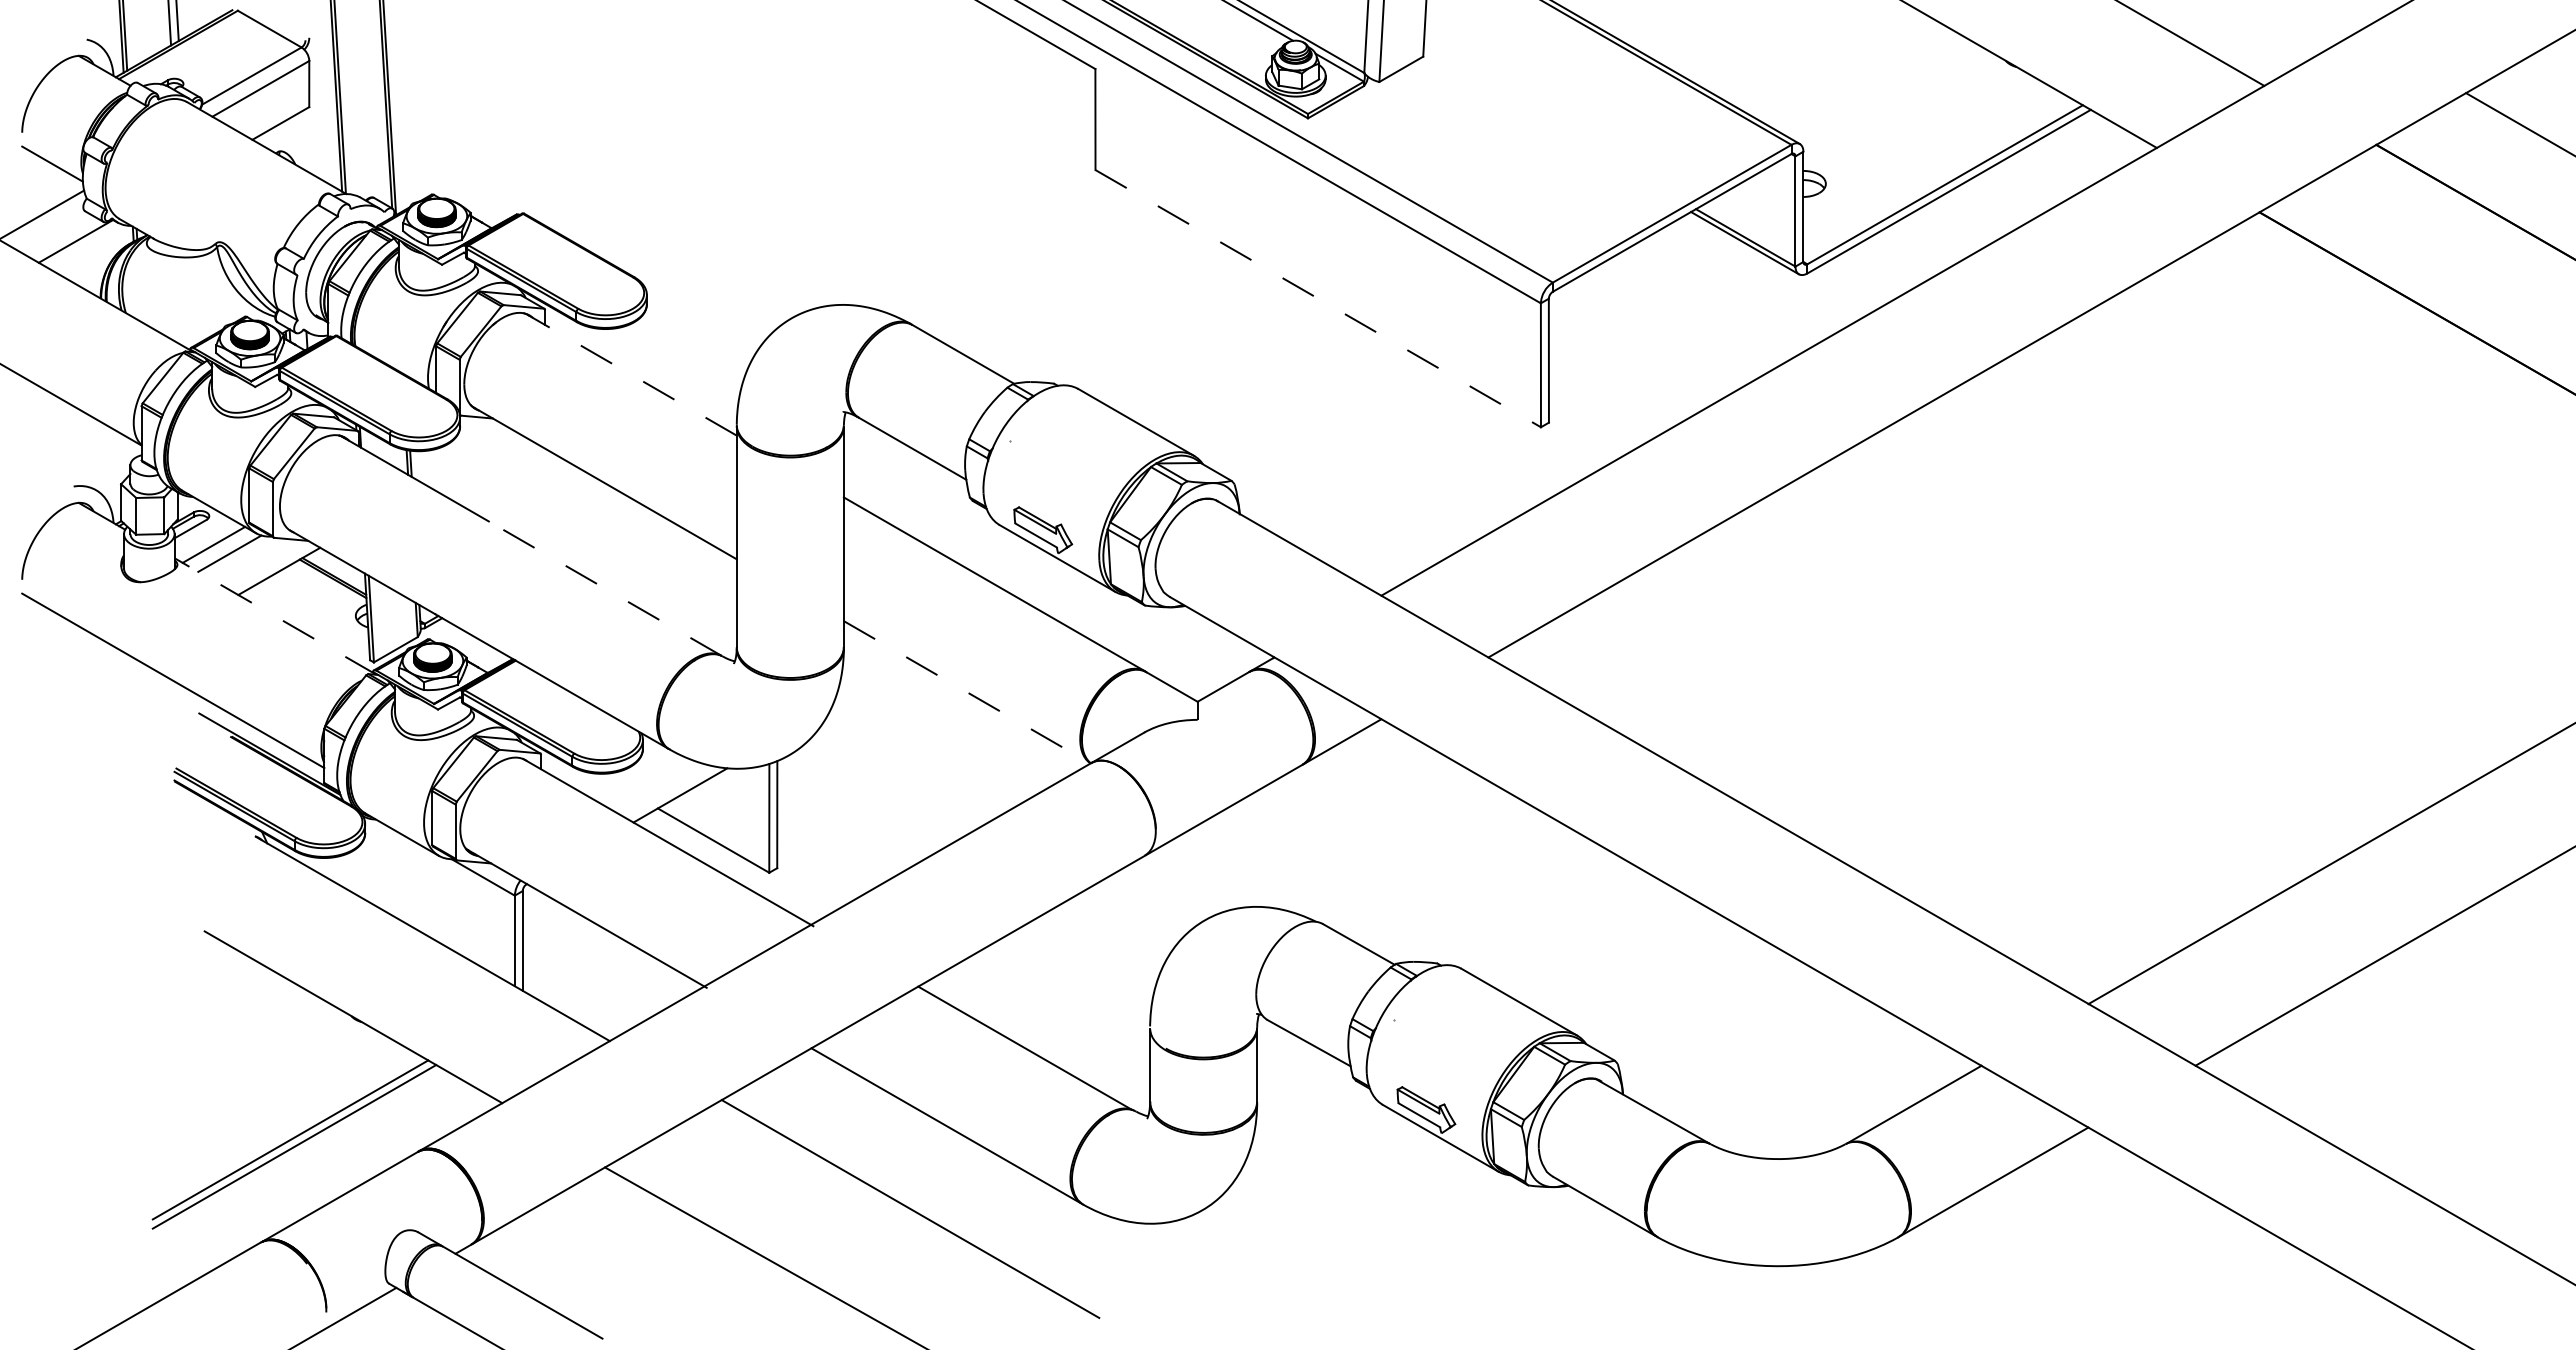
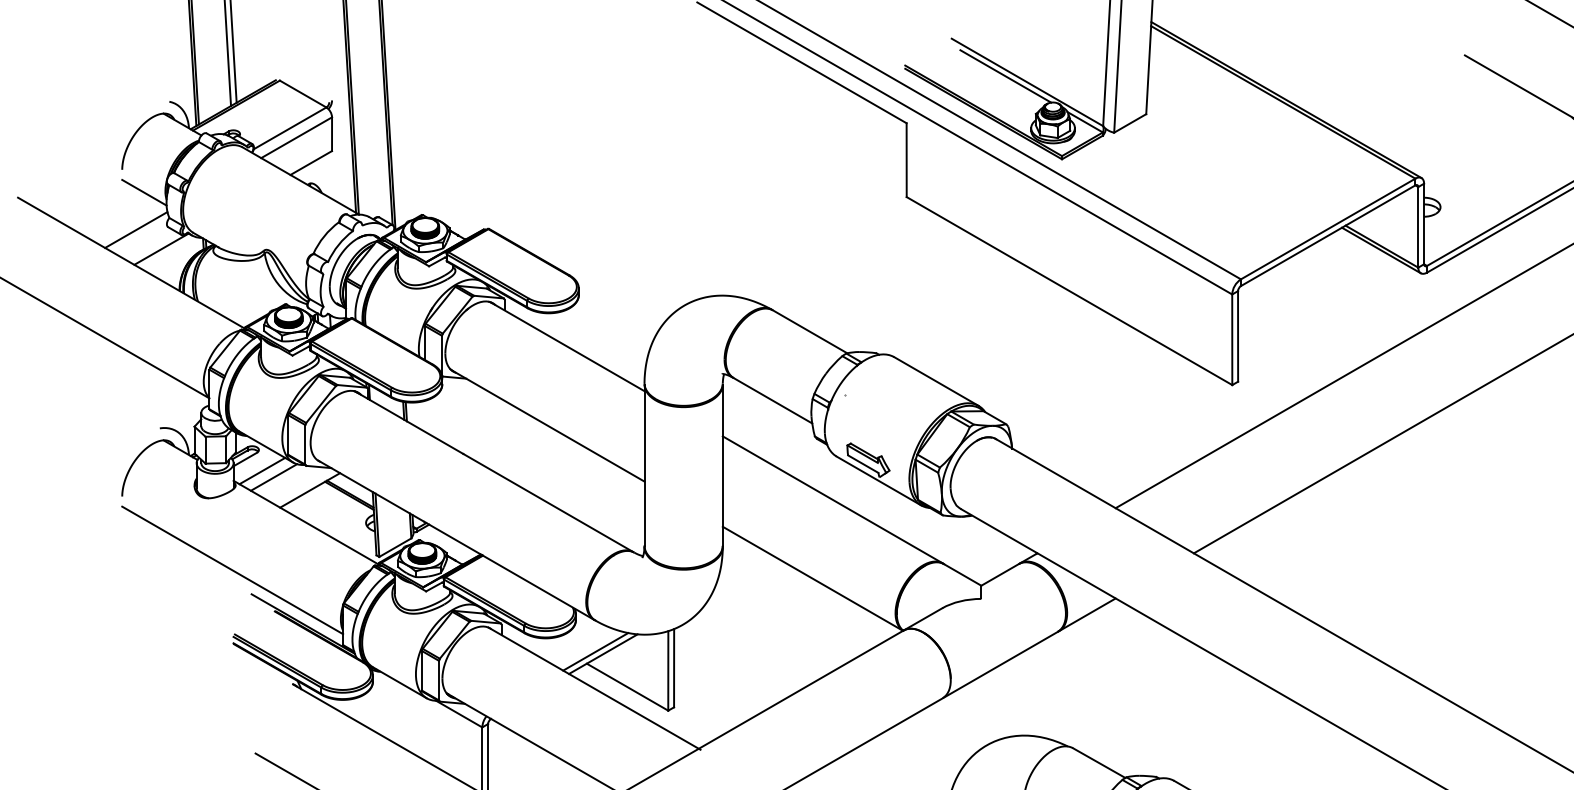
line: (1318, 298) -> (1069, 290), dashed -> solid
line: (632, 375) -> (568, 347), dashed -> solid
line: (604, 588) -> (547, 502), dashed -> solid
line: (275, 616) -> (307, 523), dashed -> solid
line: (967, 692) -> (813, 578), dashed -> solid
line: (669, 791) -> (595, 651), added

